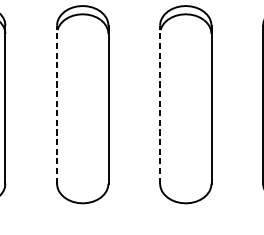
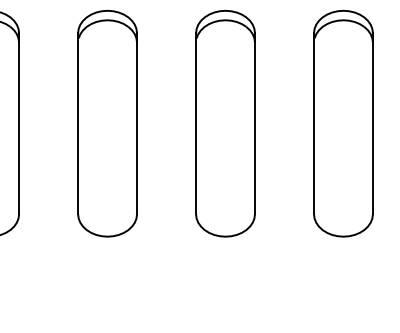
line: (57, 104) -> (78, 123), dashed -> solid
line: (160, 104) -> (196, 123), dashed -> solid

